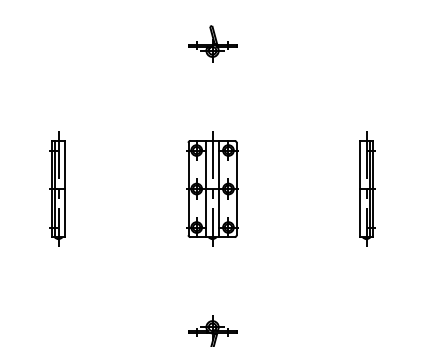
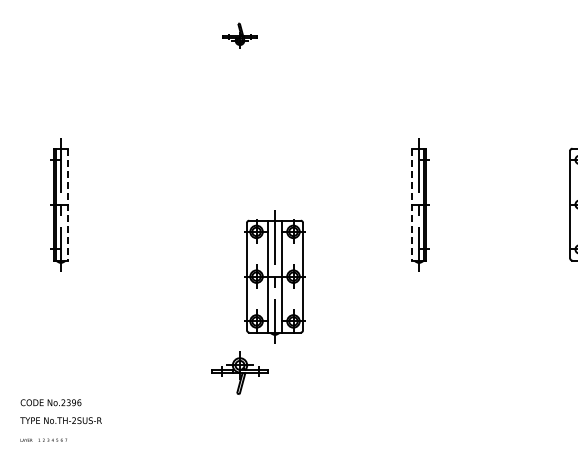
part: (212, 43) -> (239, 35), size x0.6
line: (65, 188) -> (68, 204), solid -> dashed
part: (212, 188) -> (274, 276), moved
line: (360, 188) -> (411, 204), solid -> dashed

